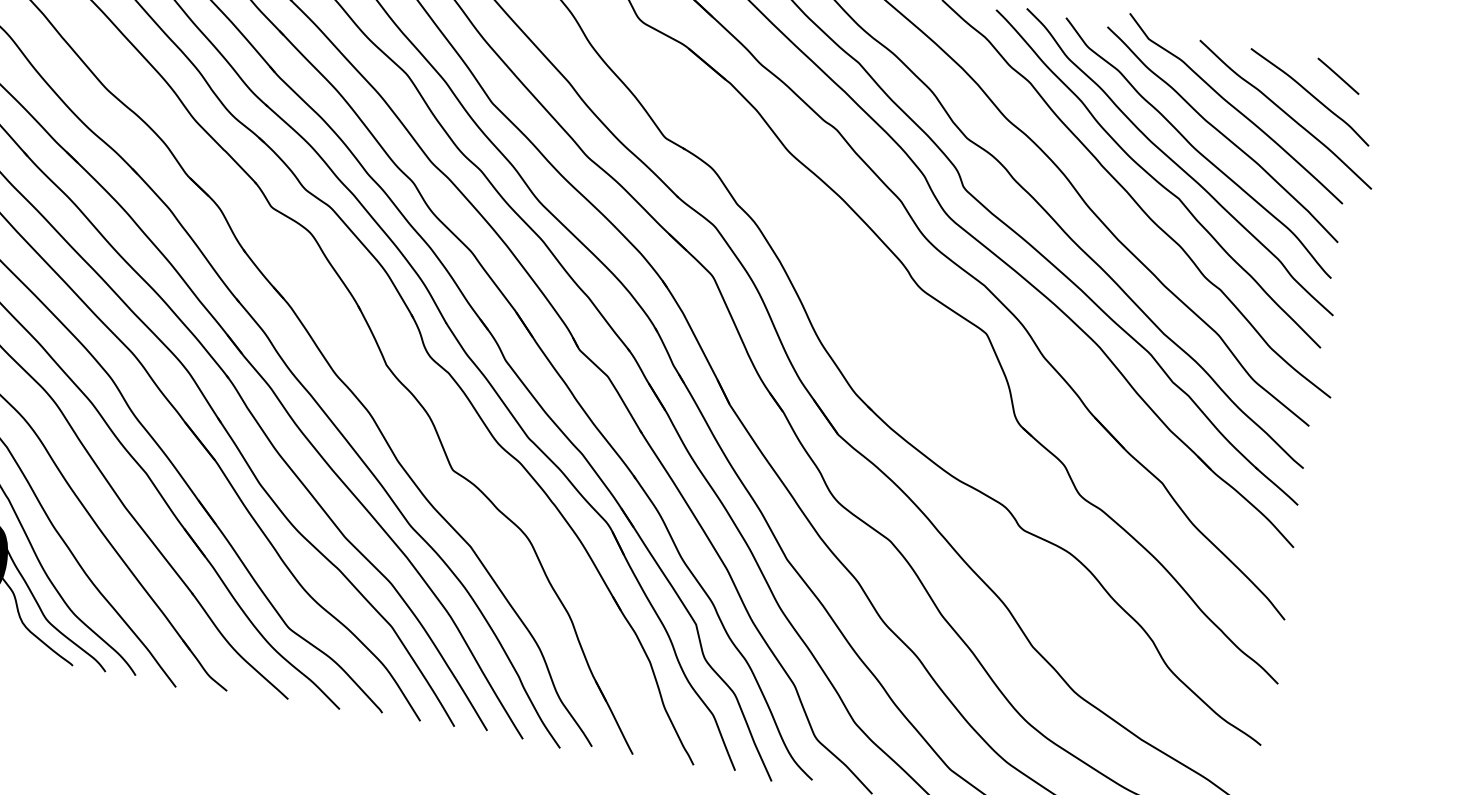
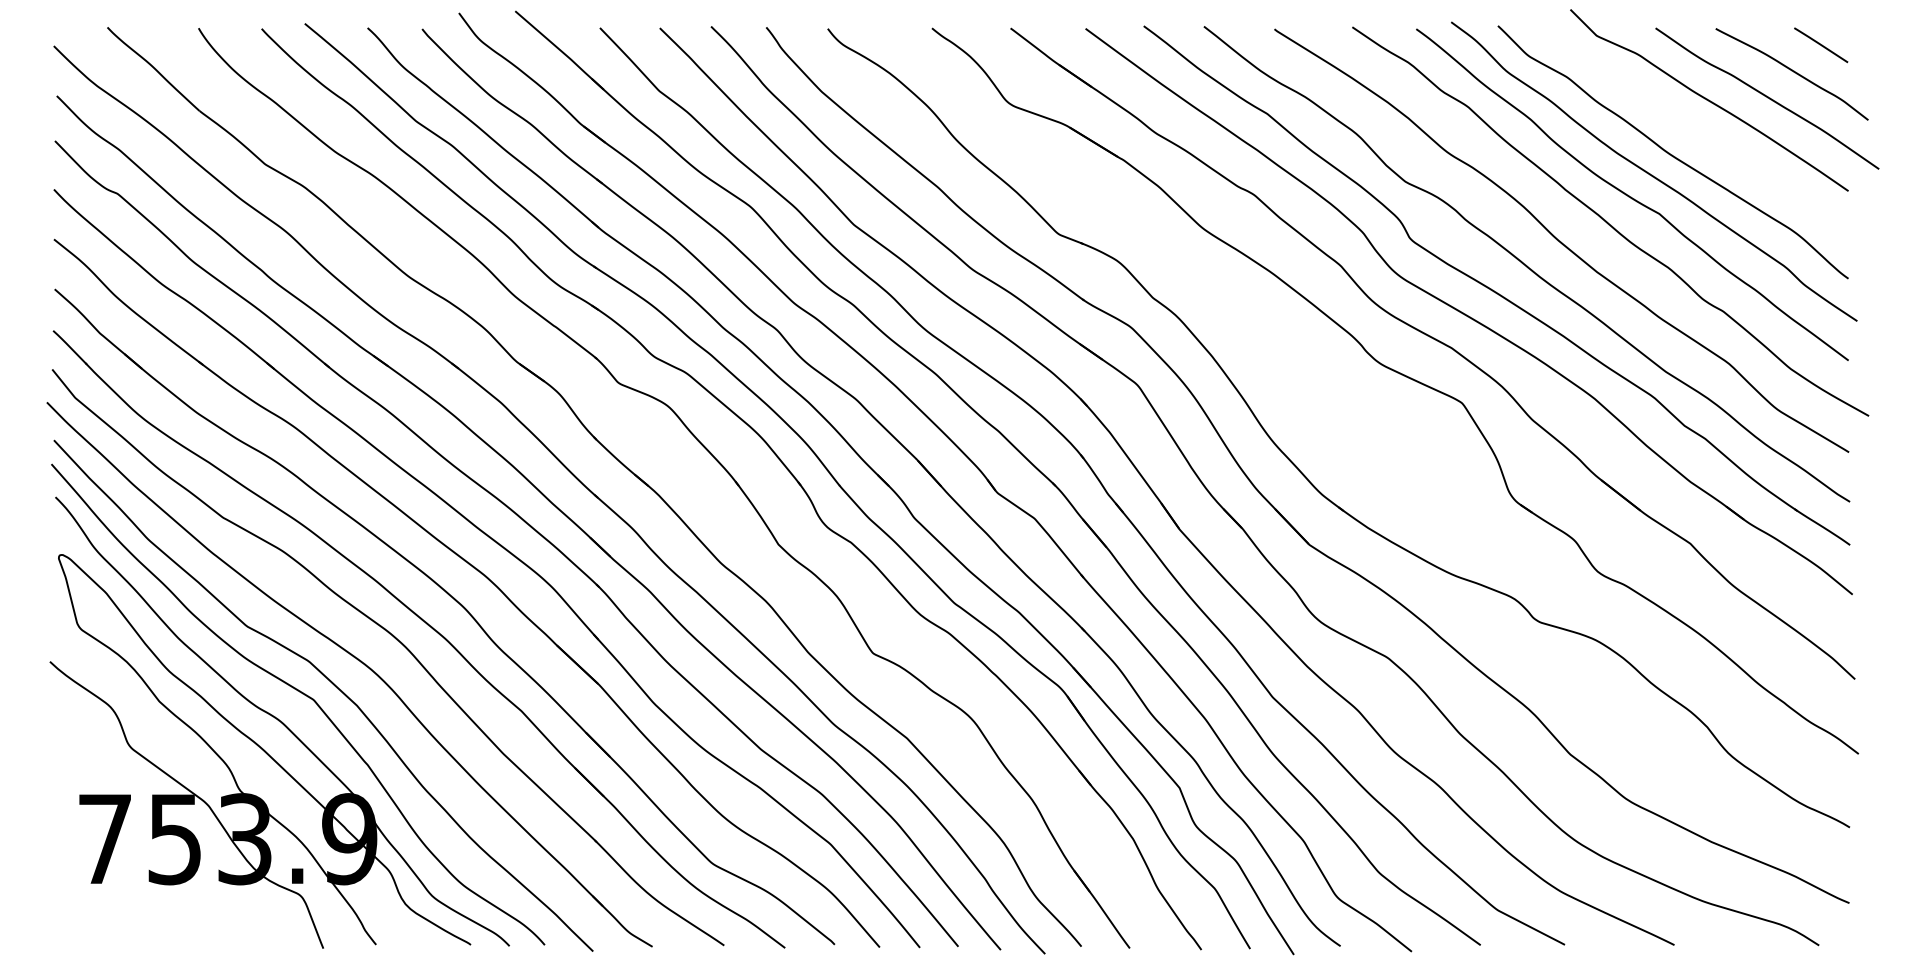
curve: (1222, 134) -> (1698, 132), removed

